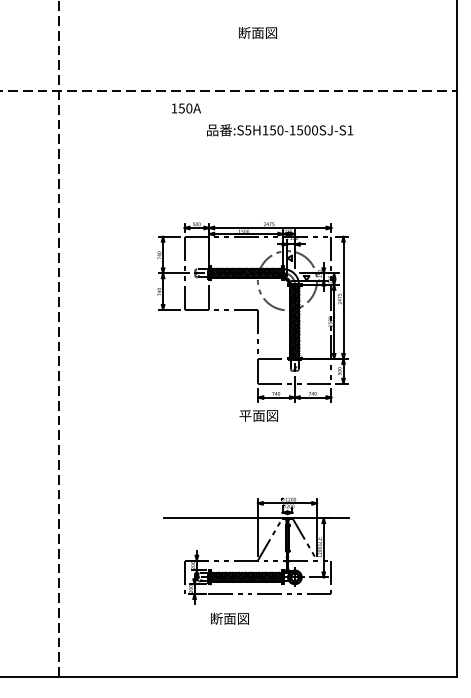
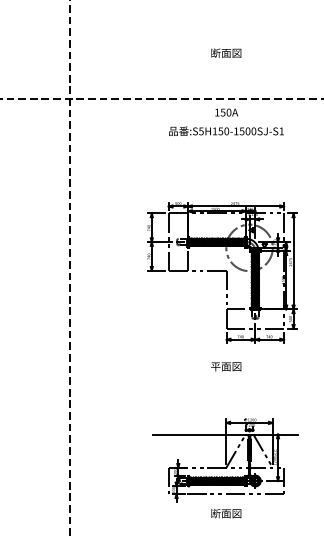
text: (186, 108) -> (226, 112), moved
text: (280, 130) -> (226, 131), moved
text: (258, 415) -> (225, 366), moved
text: (229, 618) -> (225, 513), moved

